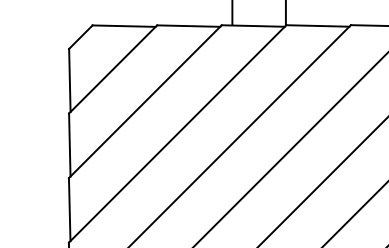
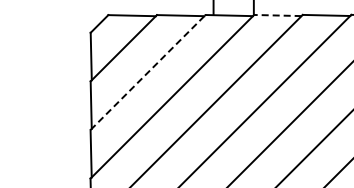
line: (317, 25) -> (277, 15), solid -> dashed
line: (145, 101) -> (148, 72), solid -> dashed

